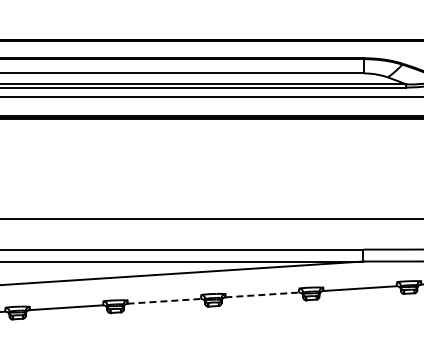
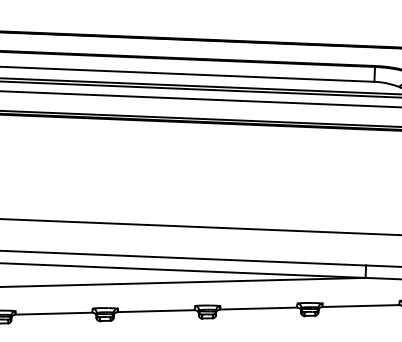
line: (262, 294) -> (258, 308), dashed -> solid
line: (164, 301) -> (156, 311), dashed -> solid

